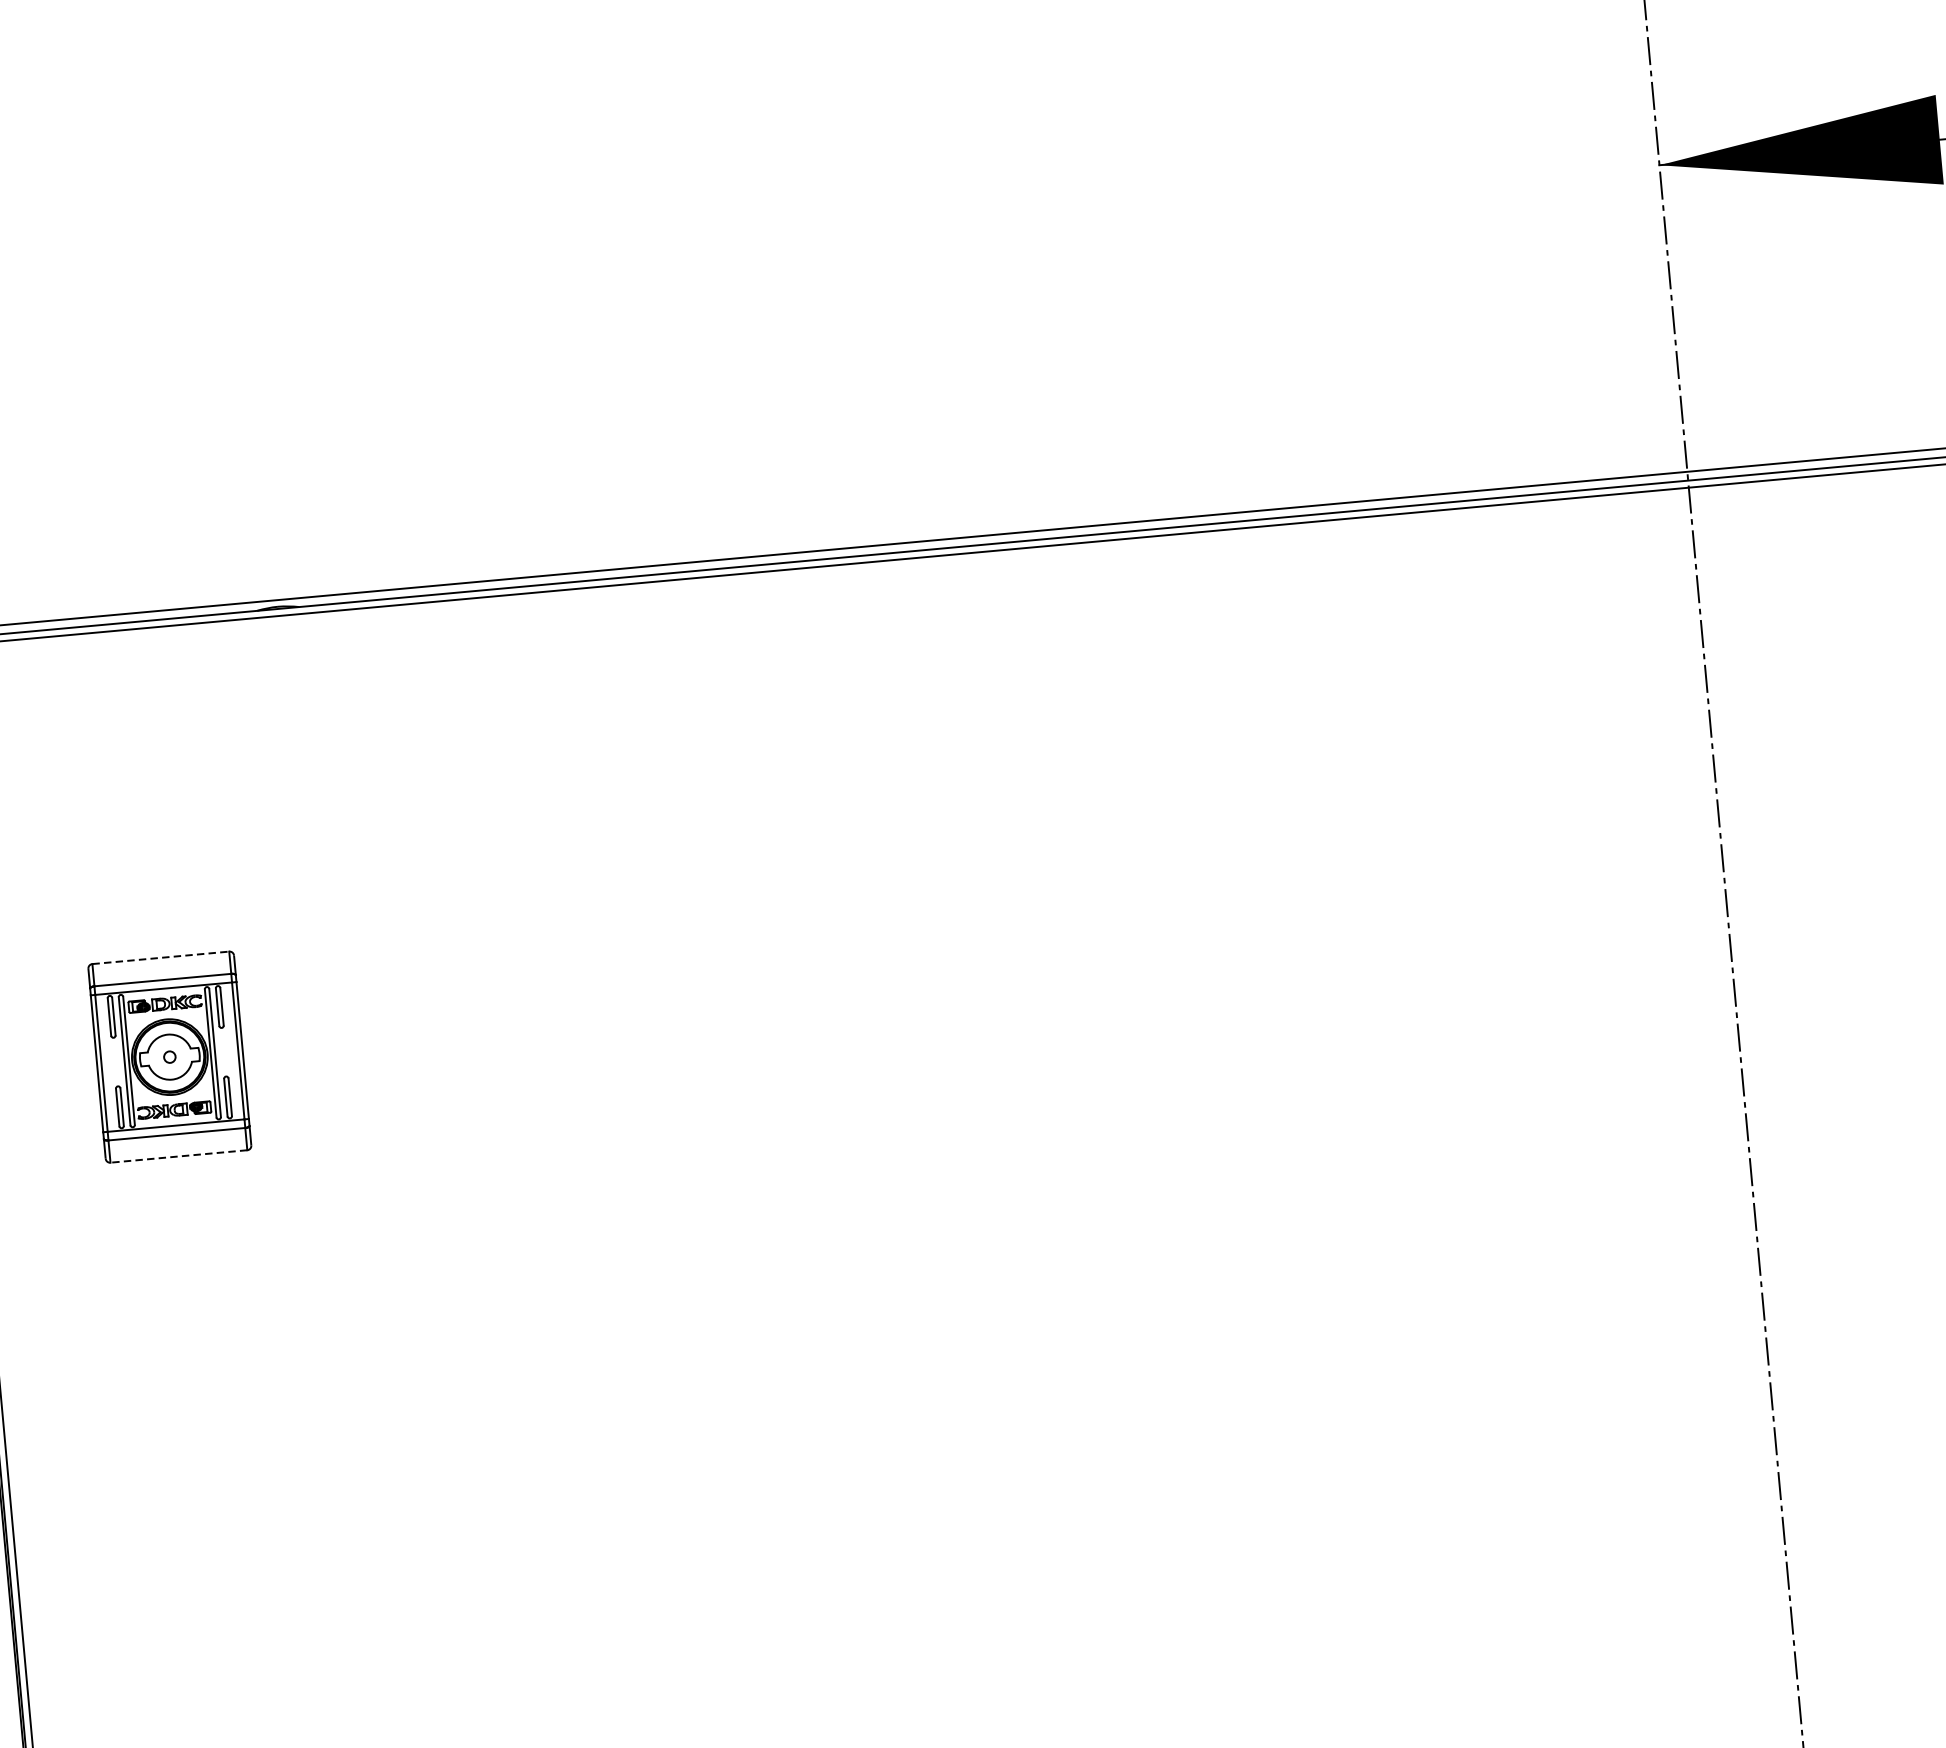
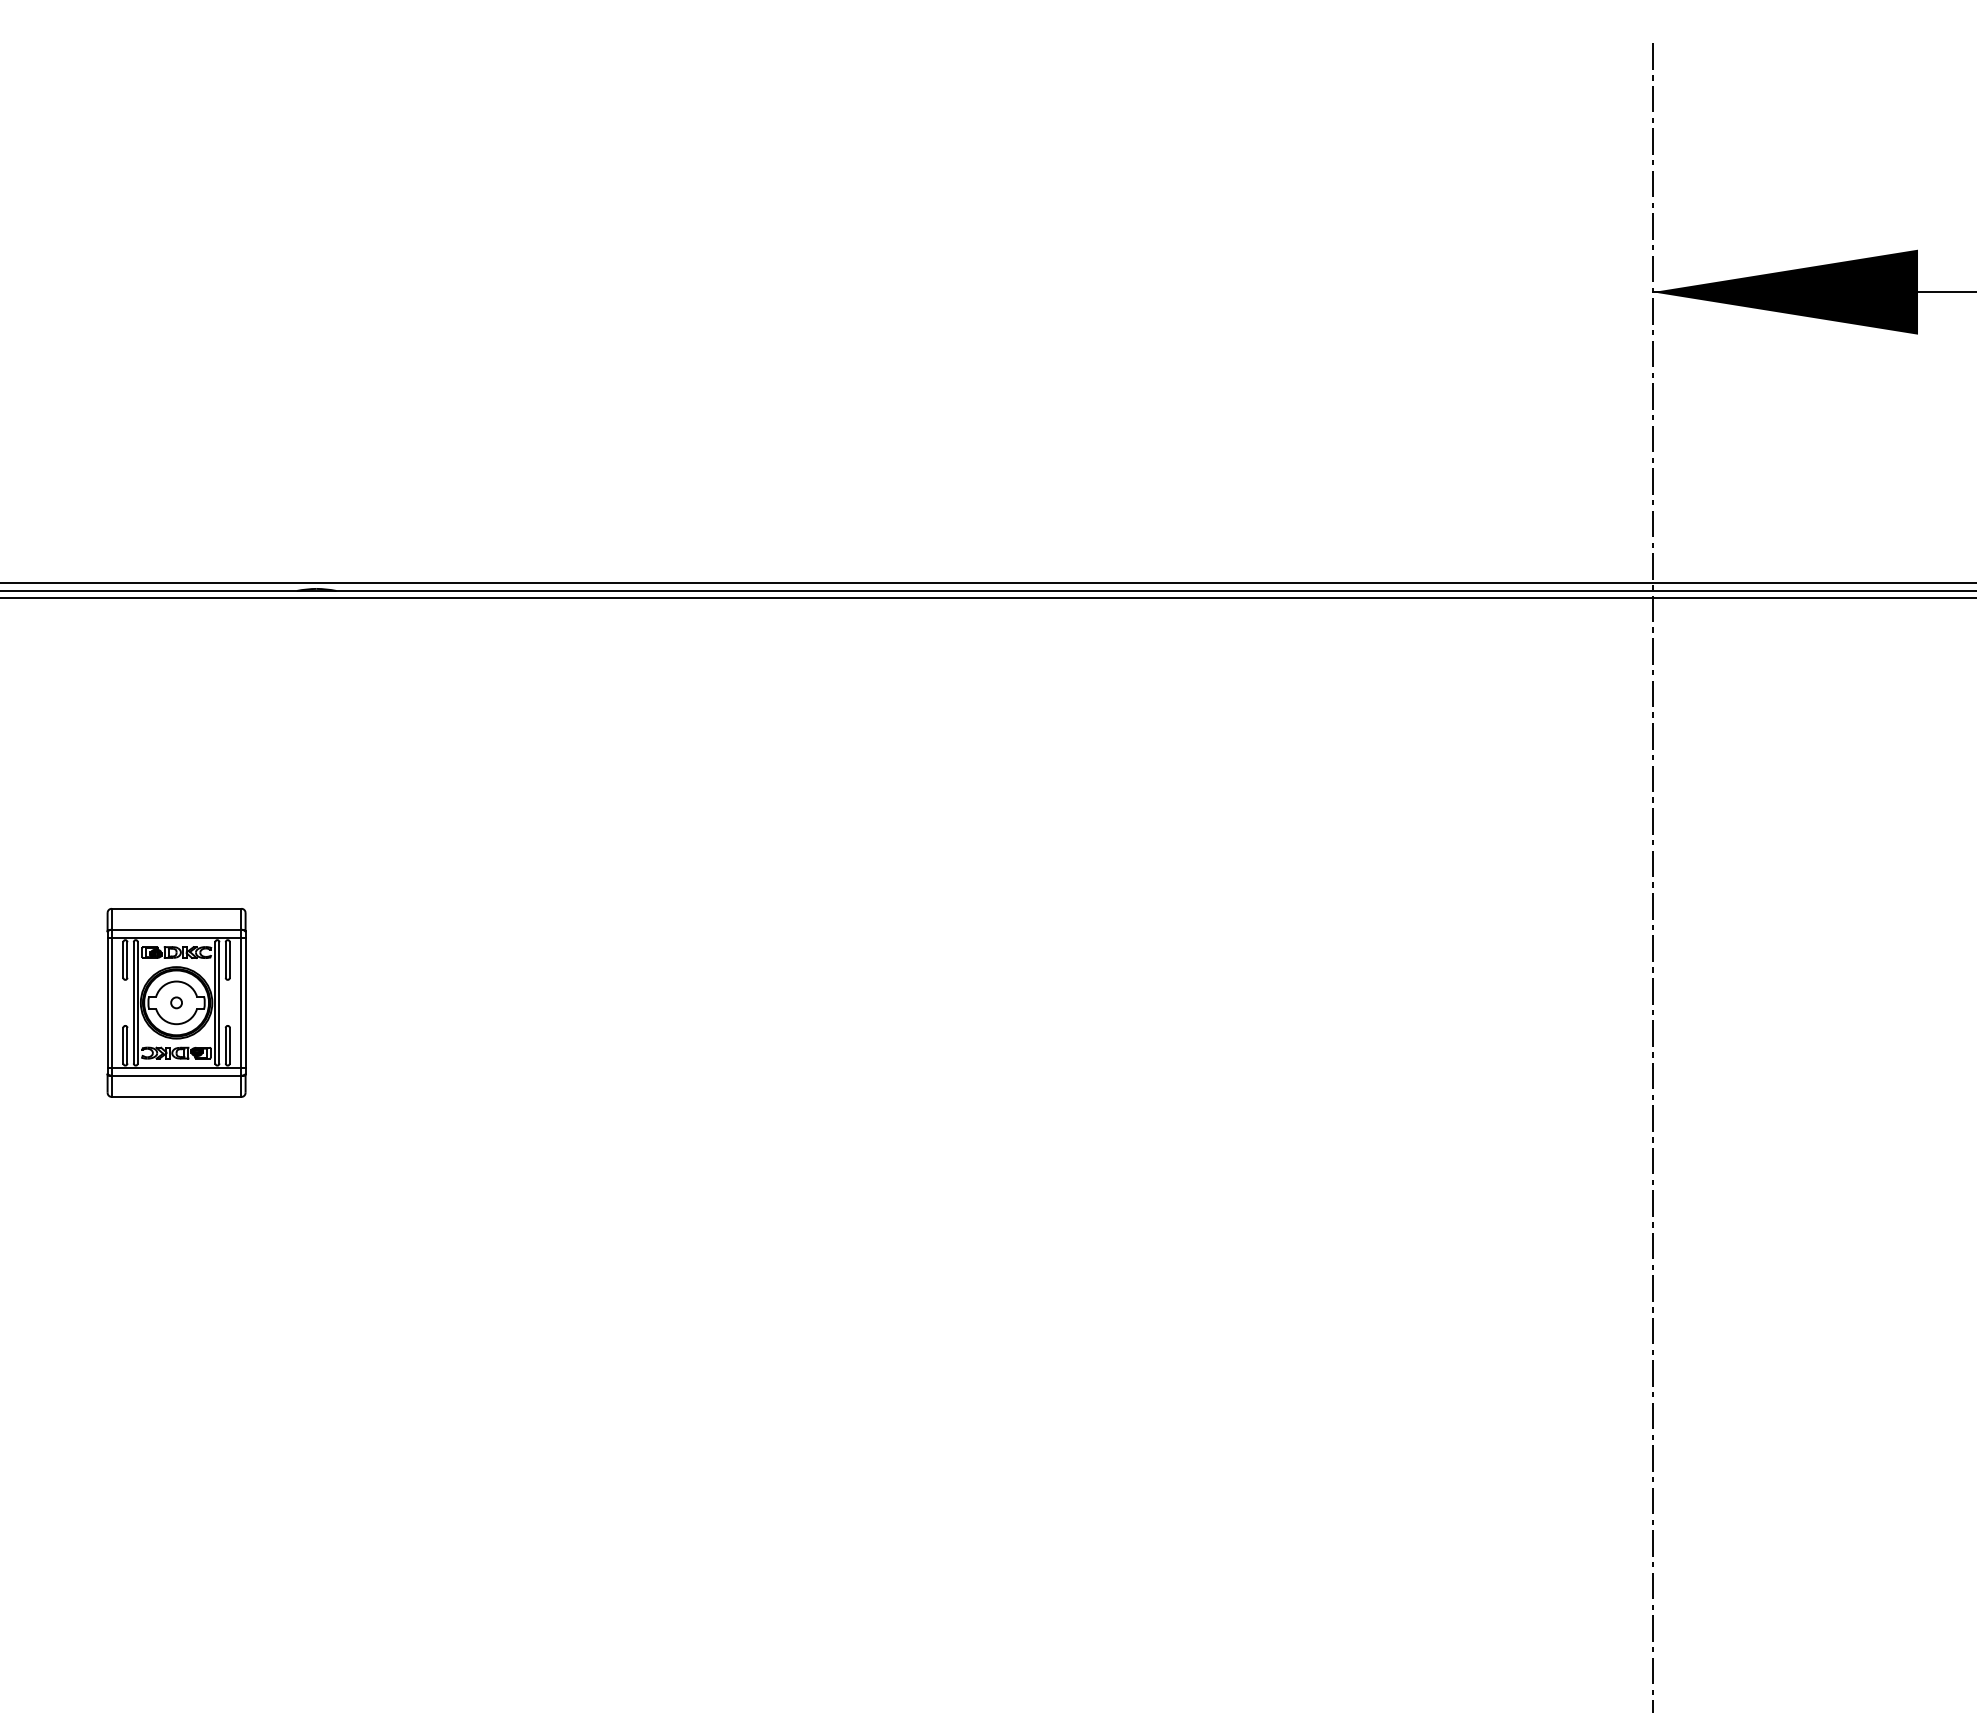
line: (160, 957) -> (176, 908), dashed -> solid
line: (178, 1155) -> (176, 1096), dashed -> solid

